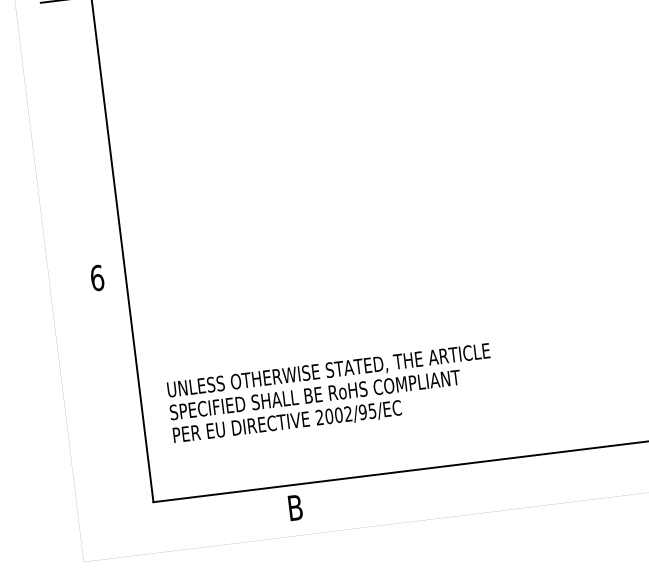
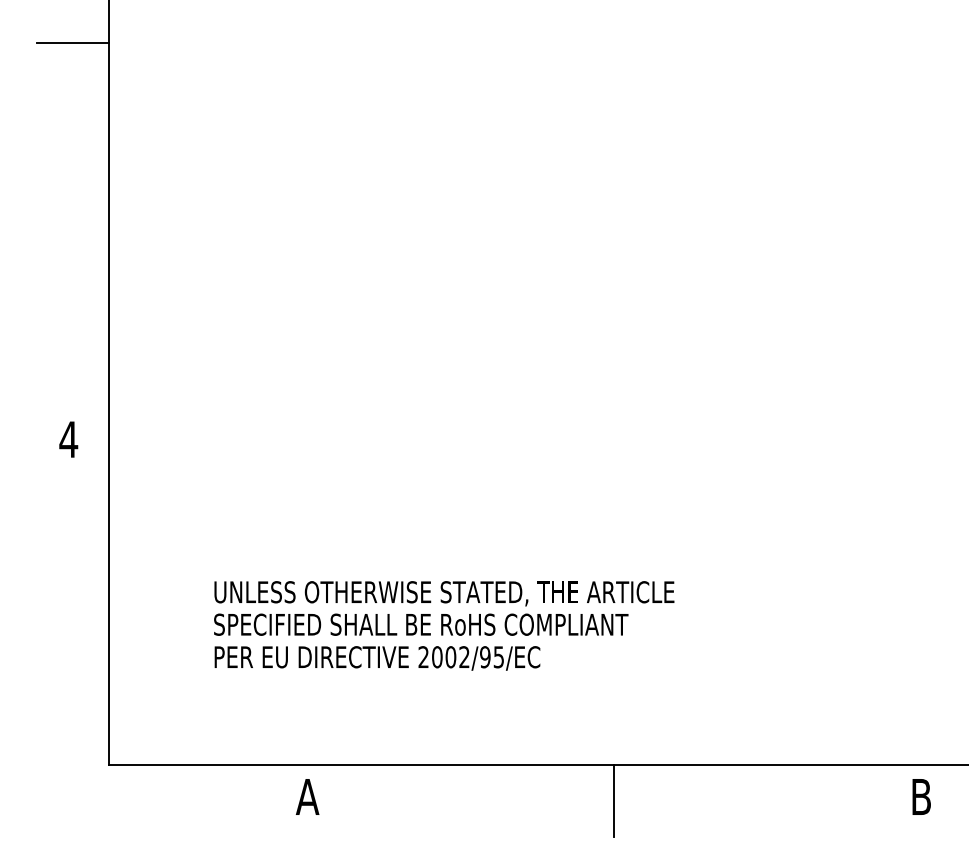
text: (97, 278) -> (68, 439), 6 -> 4
text: (331, 393) -> (444, 625), moved
line: (510, 483) -> (614, 800), added
text: (295, 507) -> (307, 796), B -> A

